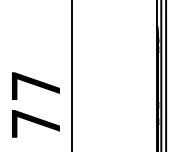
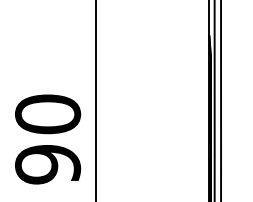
text: (36, 104) -> (48, 139), 77 -> 90

